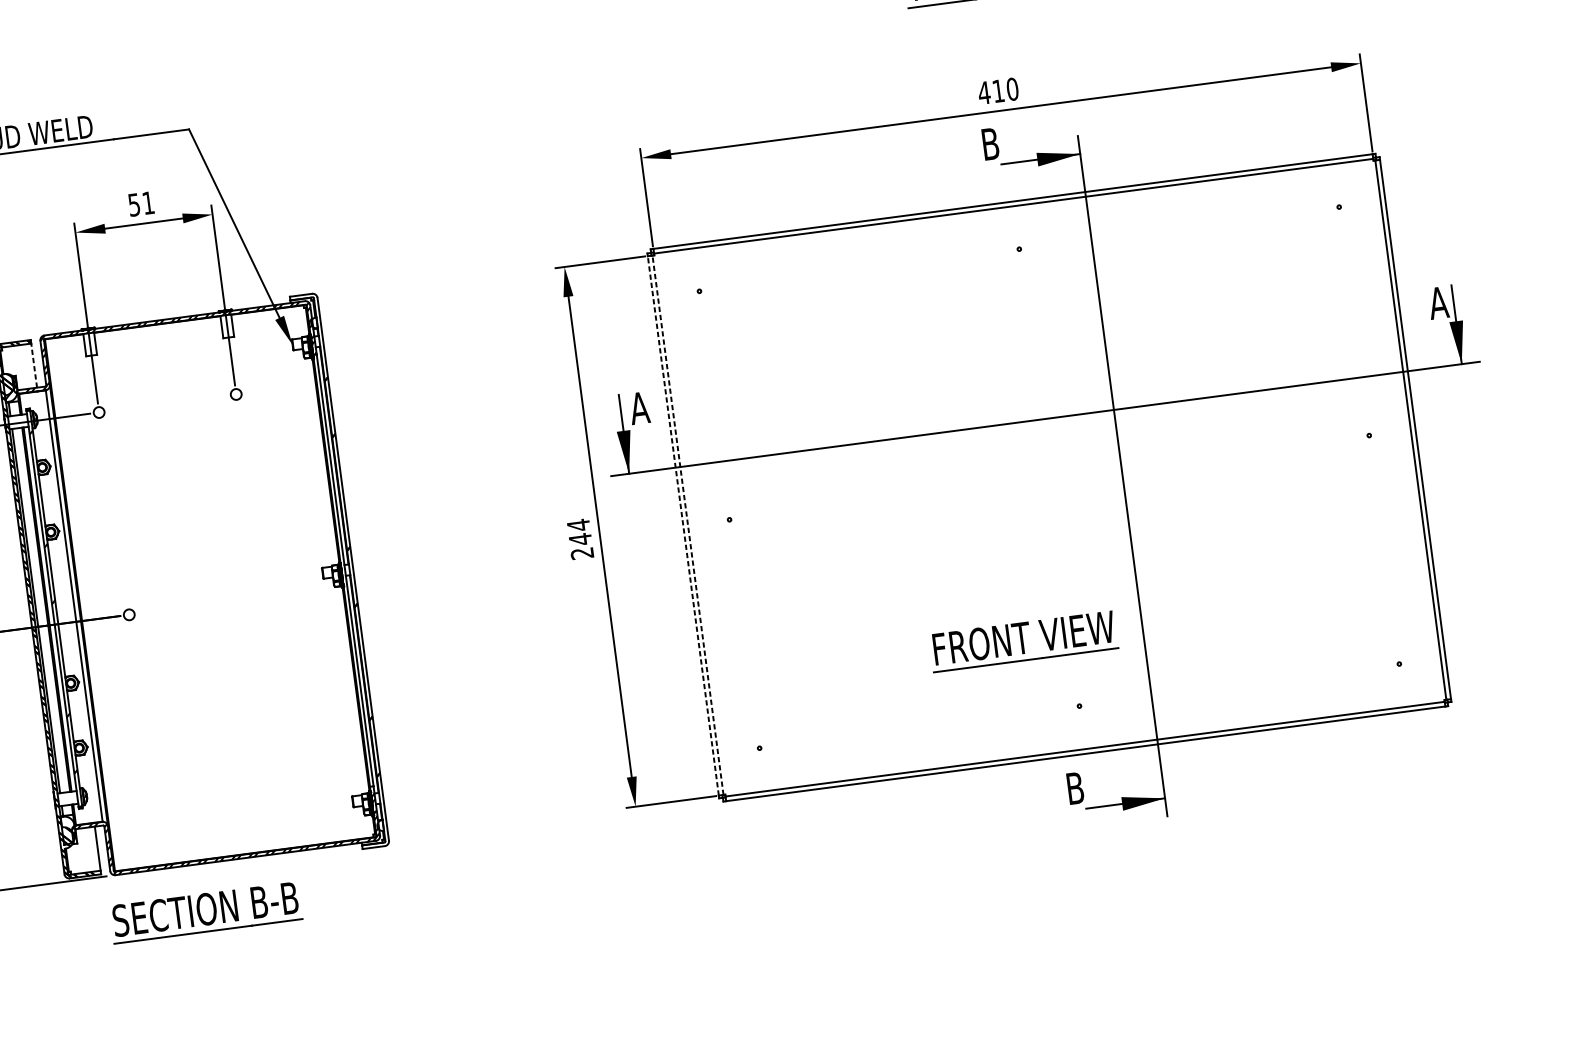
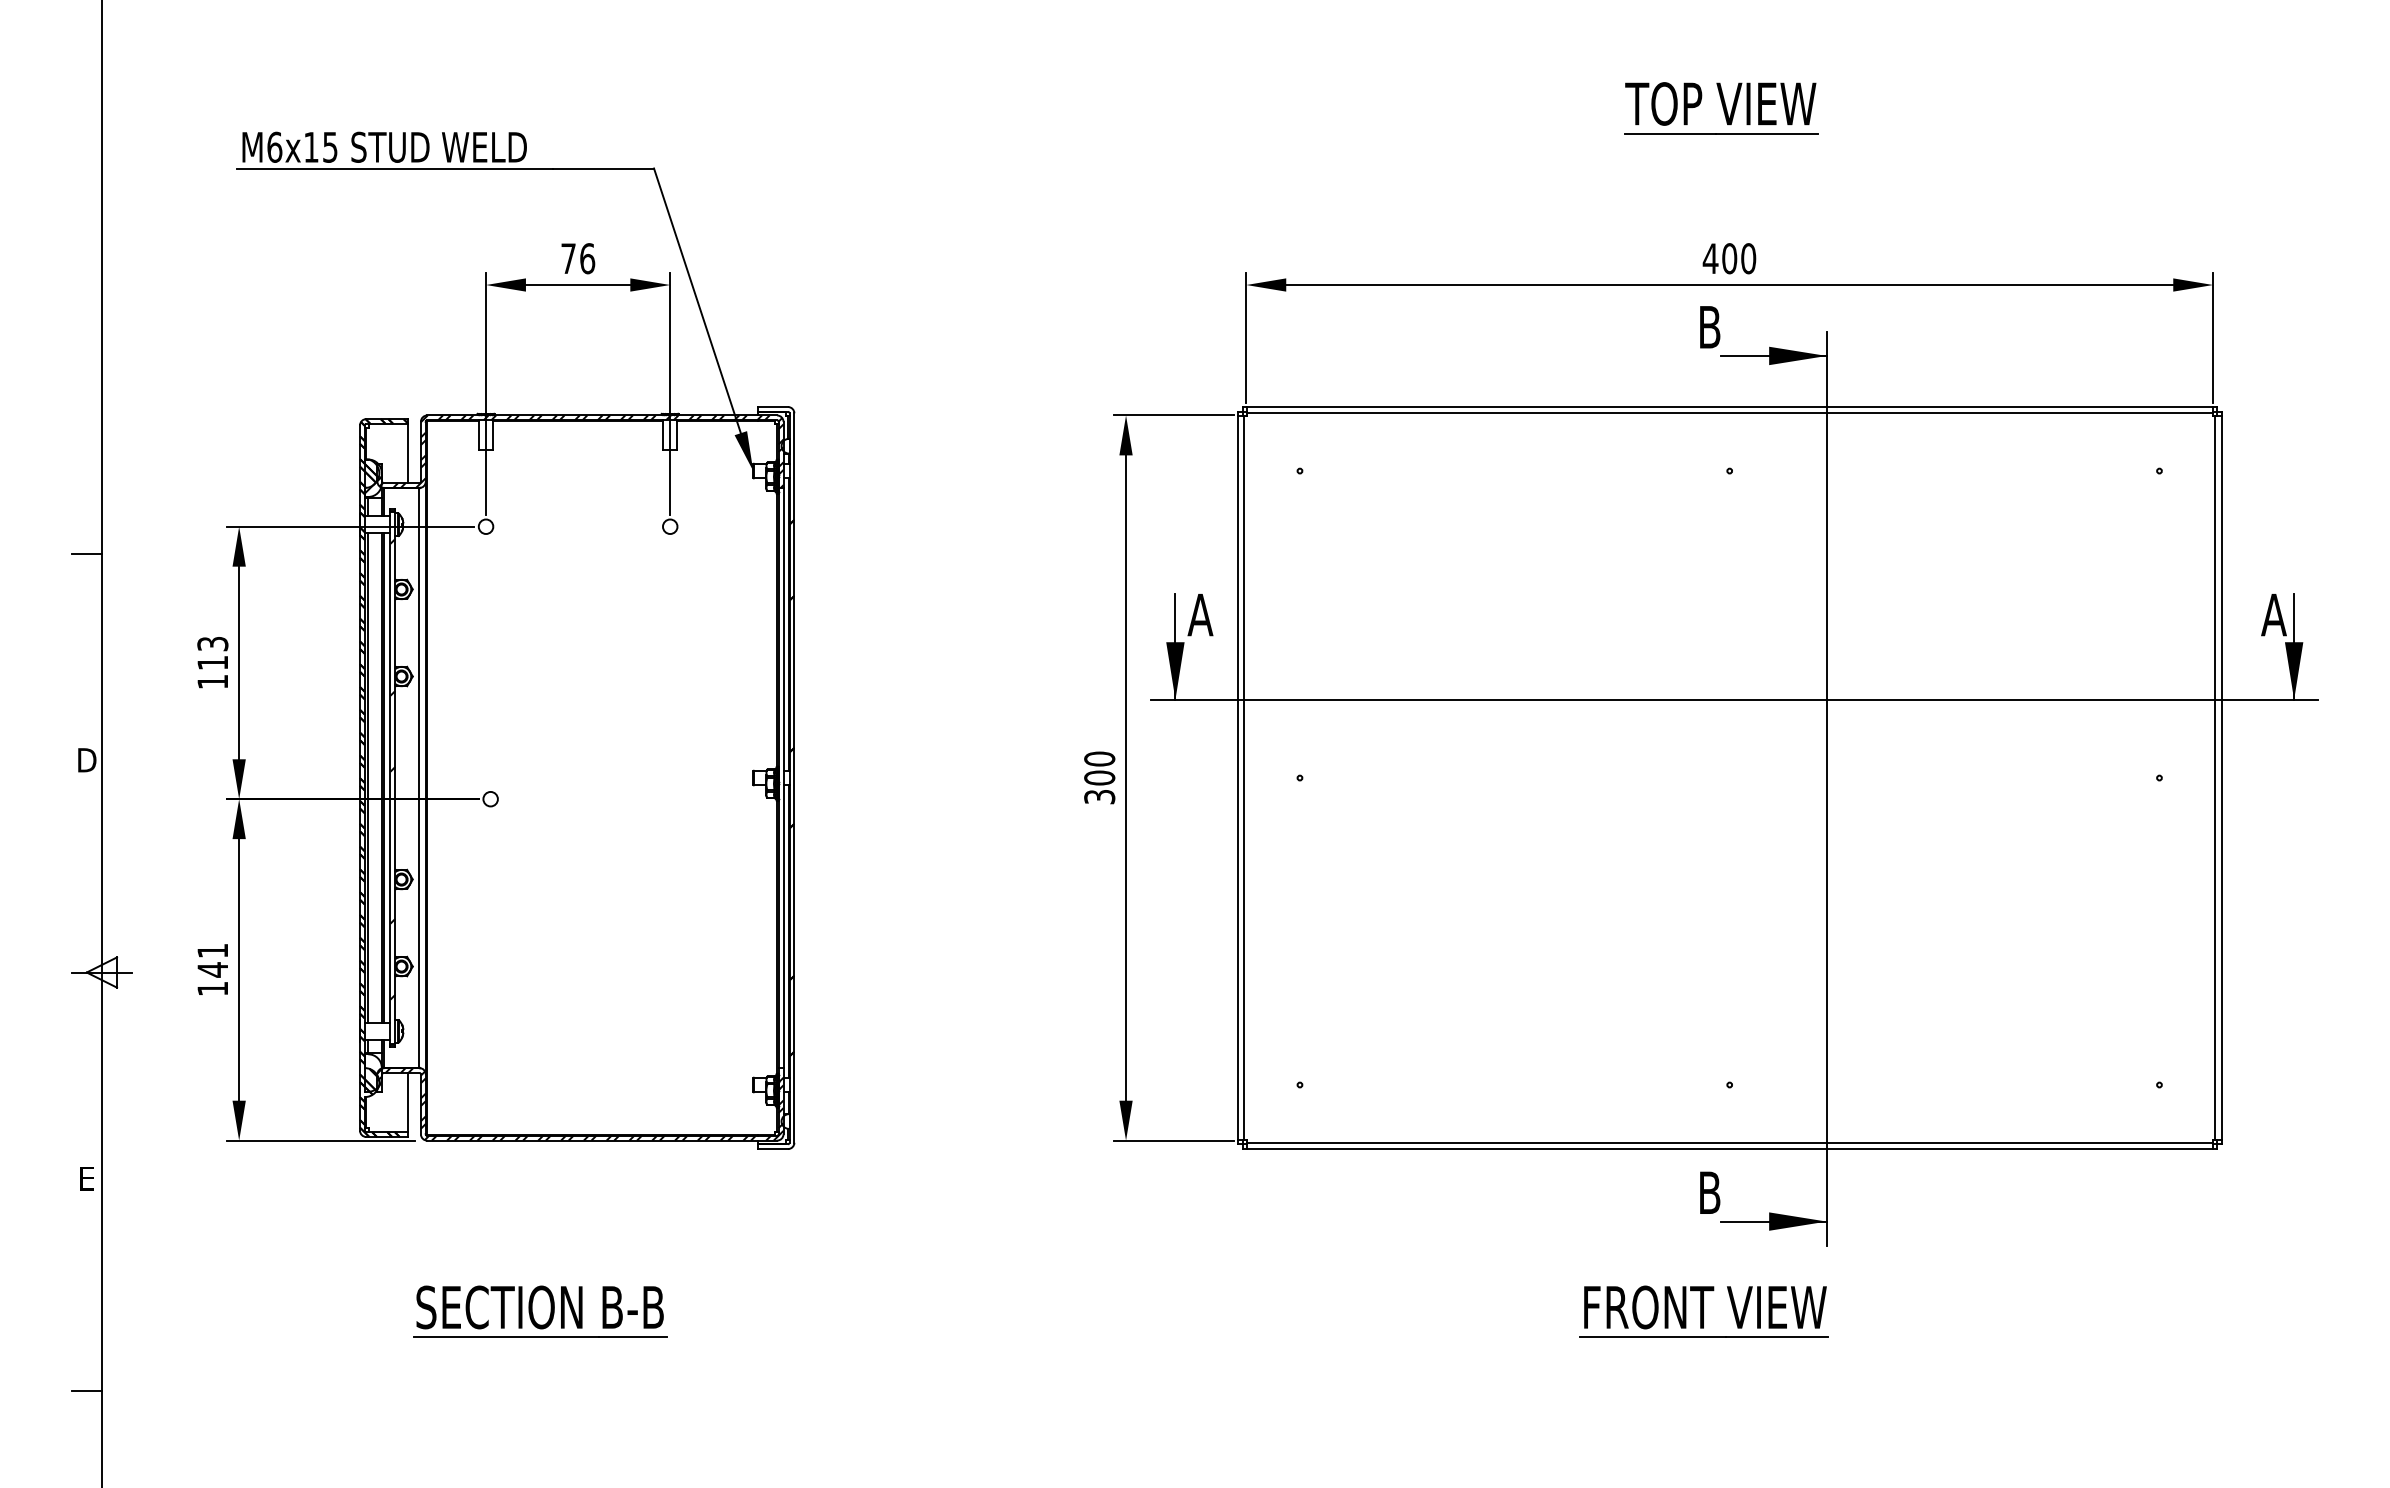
text: (998, 91) -> (1729, 258), 410 -> 400
text: (141, 203) -> (578, 258), 51 -> 76
line: (34, 365) -> (408, 453), dashed -> solid
line: (688, 524) -> (1244, 777), dashed -> solid
line: (683, 525) -> (1237, 777), dashed -> solid
text: (580, 539) -> (1099, 777), 244 -> 300
part: (1023, 641) -> (1703, 1311), moved
part: (206, 912) -> (540, 1311), moved

